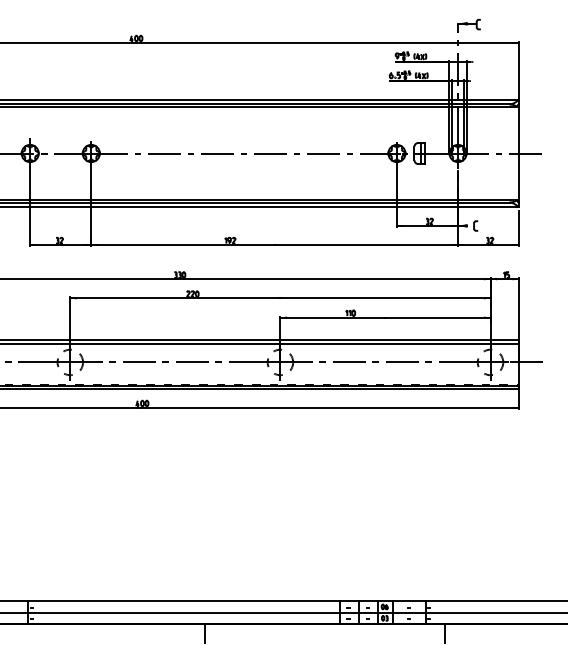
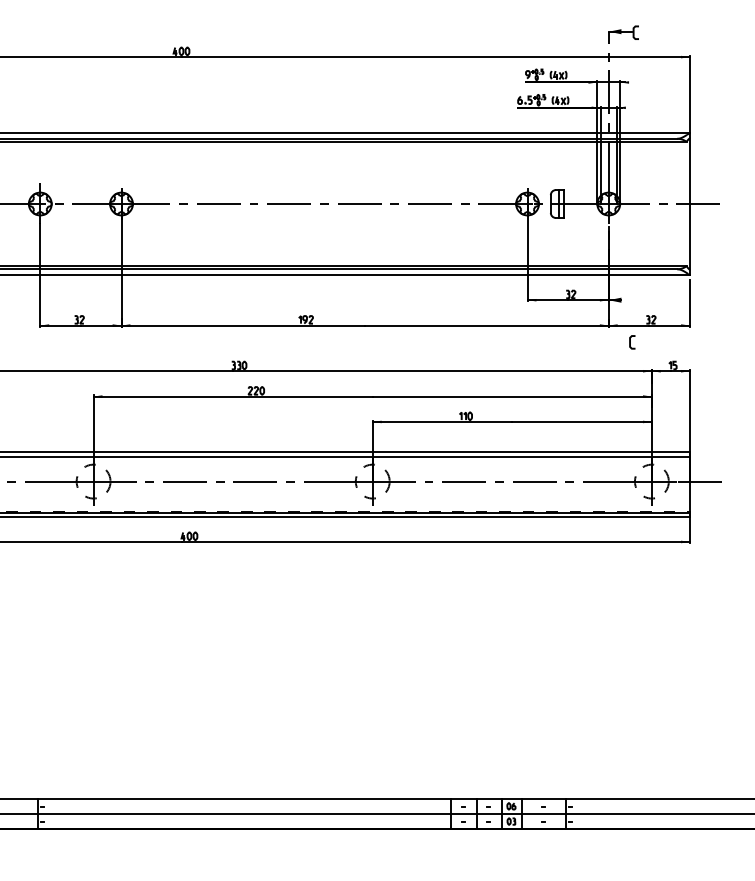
curve: (474, 226) -> (630, 342), moved
line: (204, 633) -> (272, 841), removed
line: (445, 633) -> (591, 841), removed

